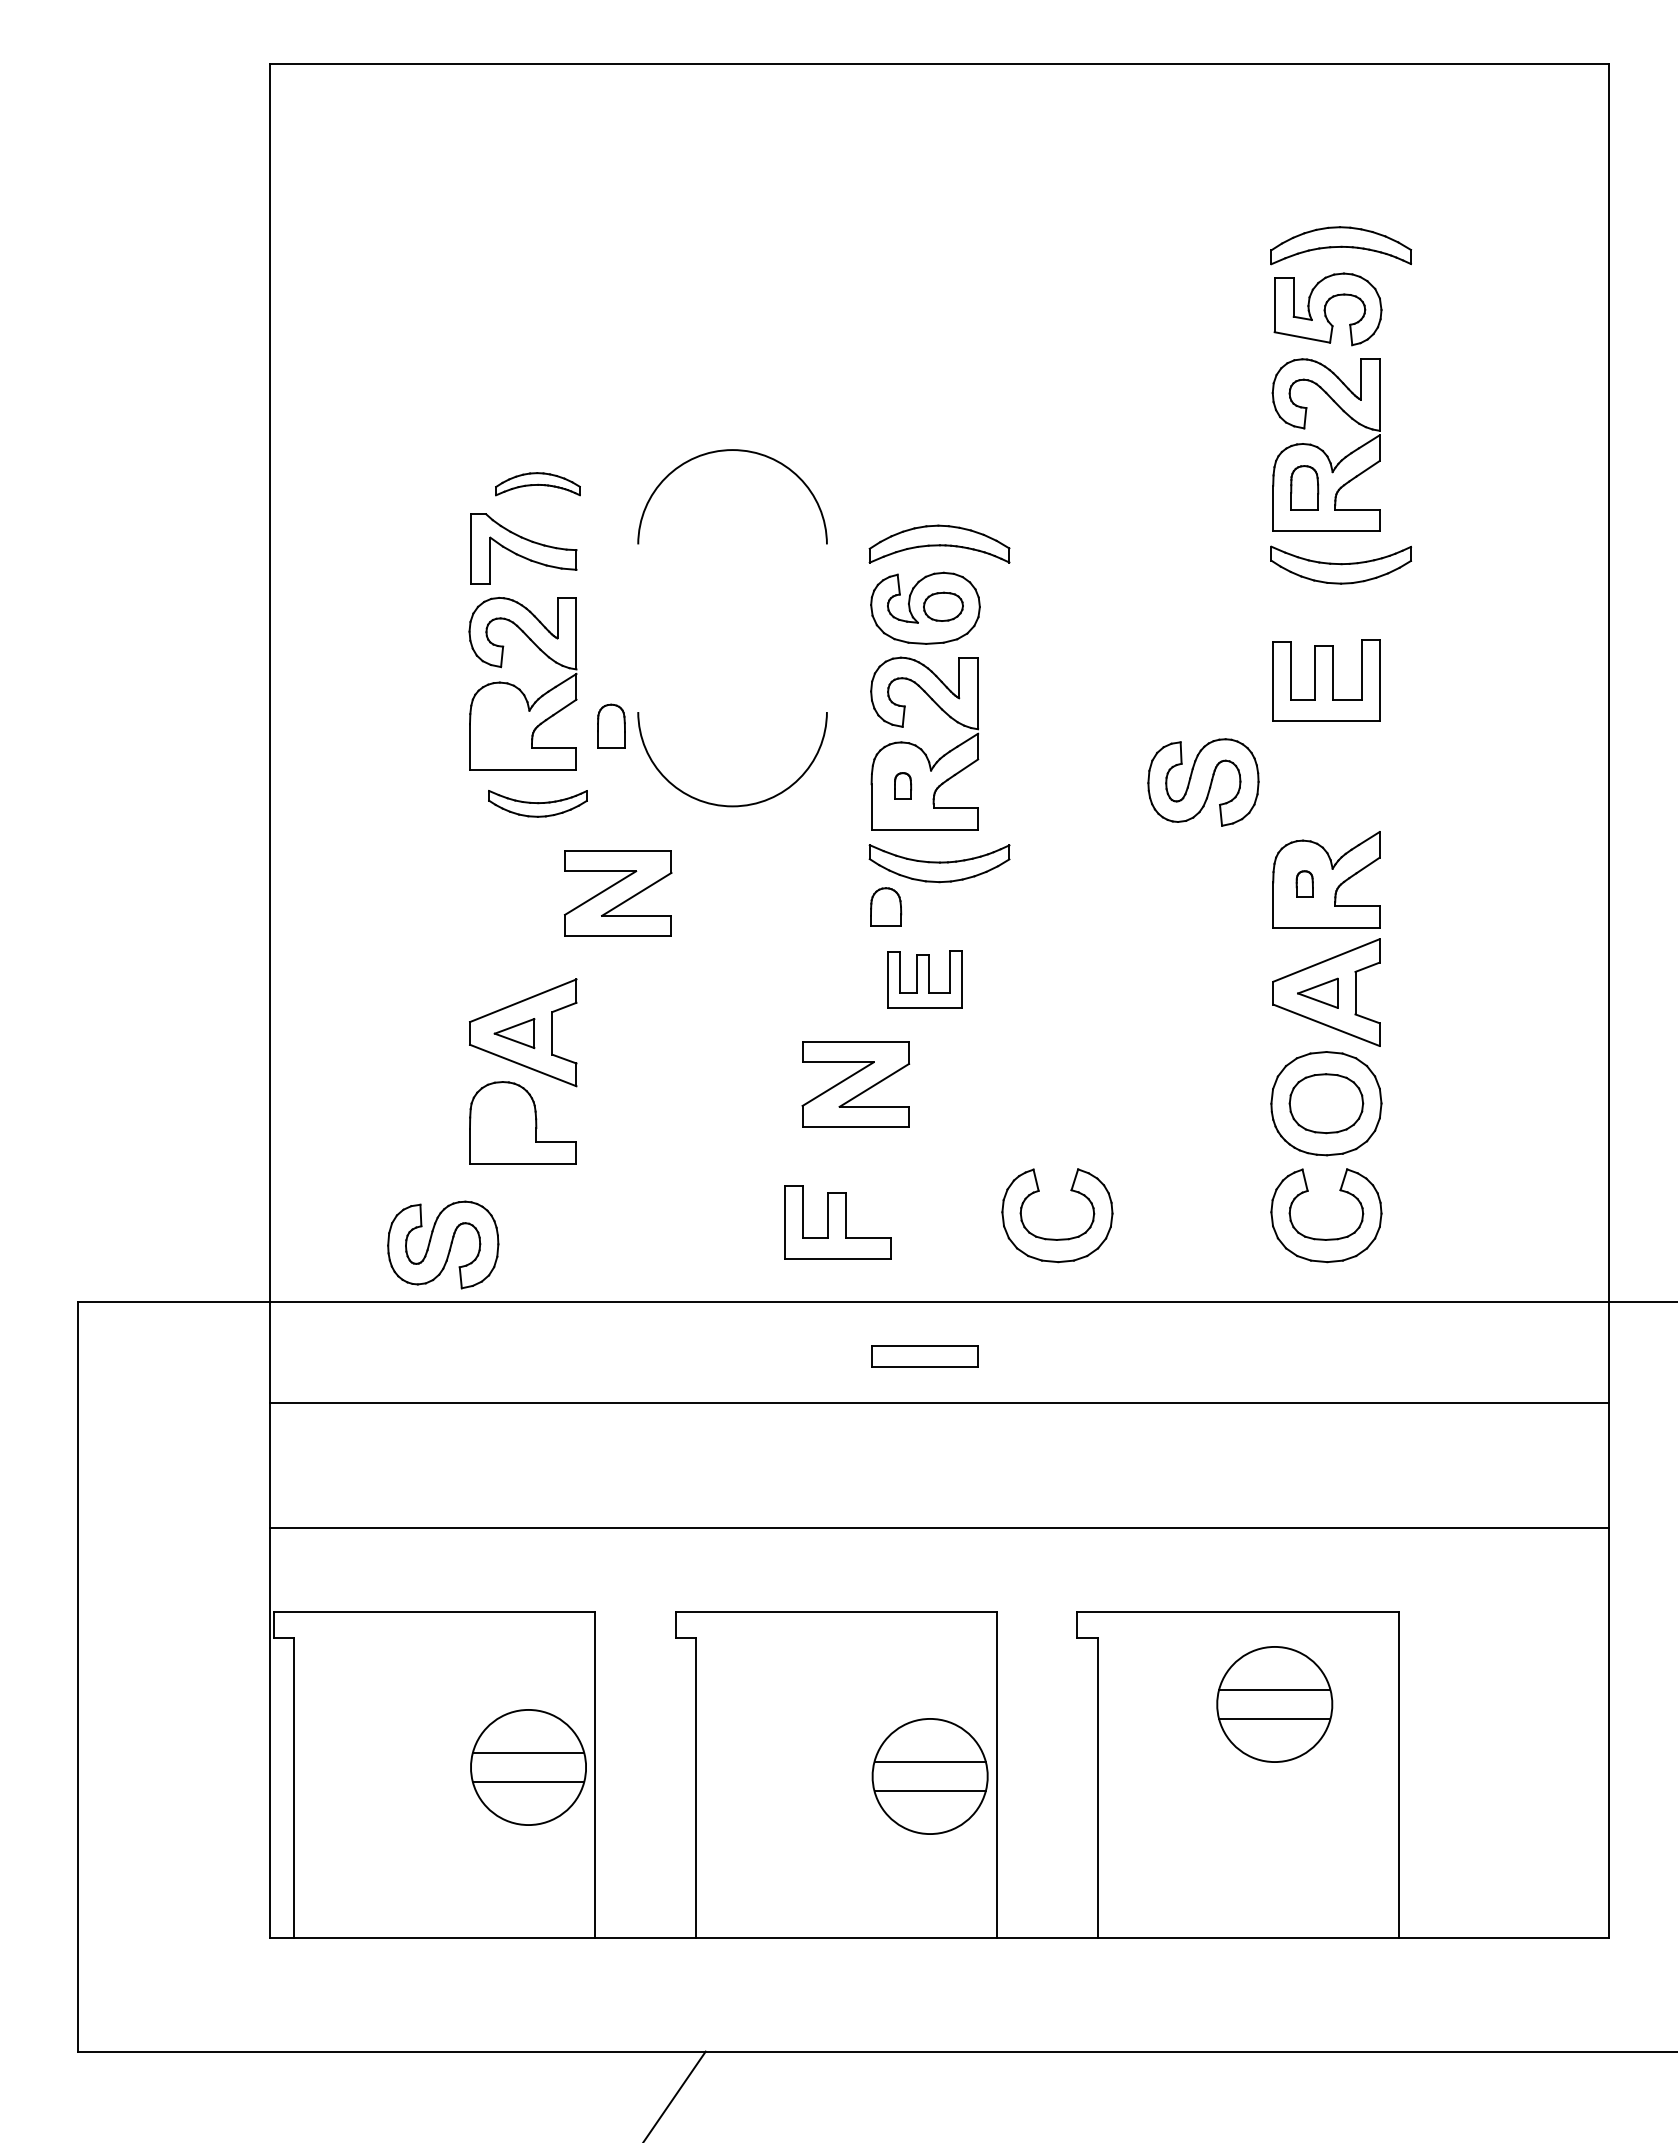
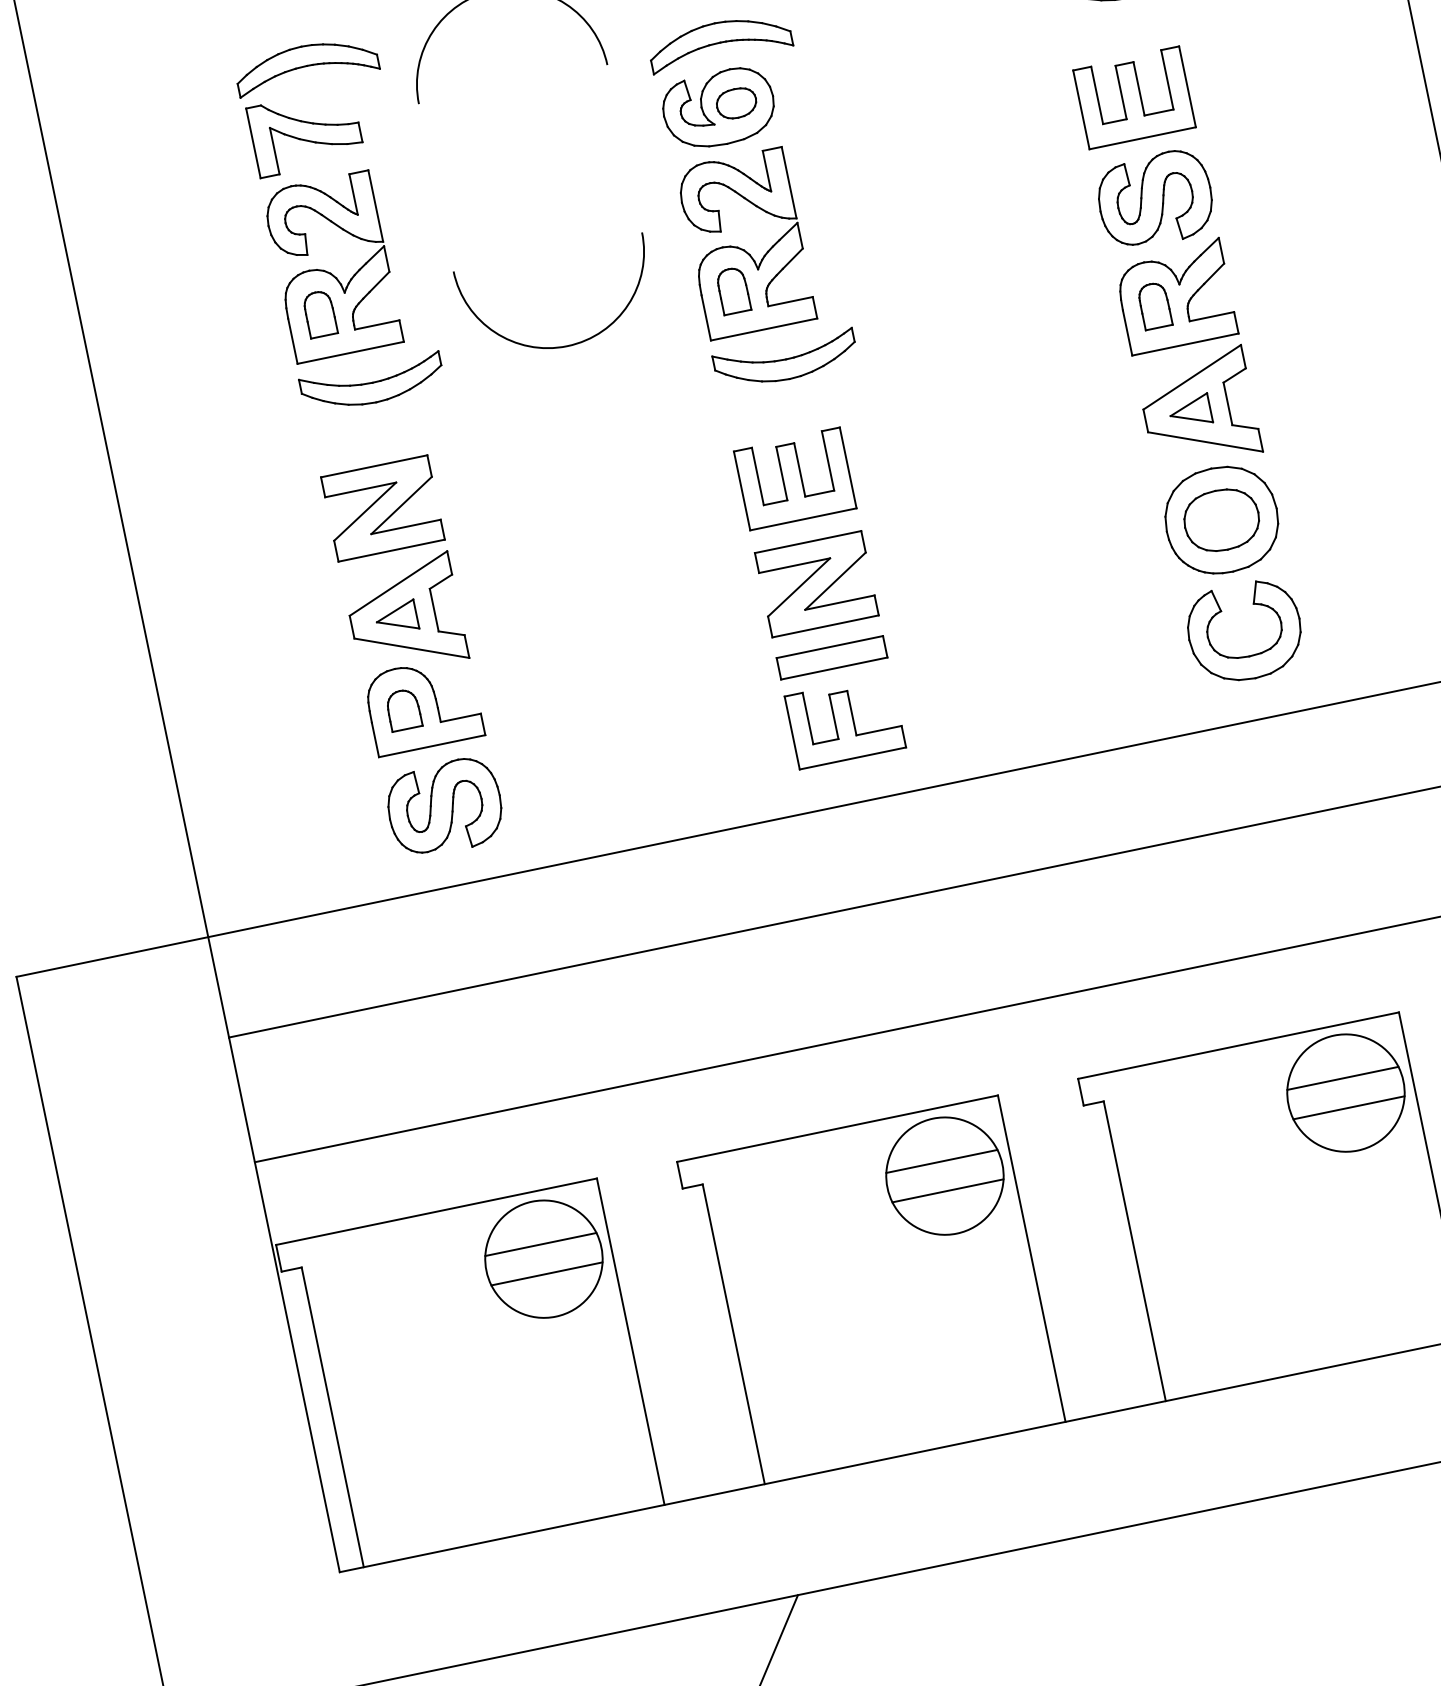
part: (537, 483) -> (305, 64), size x1.67
part: (611, 725) -> (319, 313), moved
part: (1203, 782) -> (1155, 199), moved
part: (902, 785) -> (732, 290), size x1.67
part: (537, 803) -> (371, 383), size x1.43
part: (1304, 883) -> (1154, 304), size x1.67
part: (618, 893) -> (383, 508), moved
part: (886, 906) -> (403, 709), moved
part: (924, 979) -> (794, 479), size x1.43
part: (855, 1084) -> (816, 584), moved
part: (837, 1222) -> (845, 722), moved
part: (1059, 1238) -> (983, 710), removed
part: (443, 1244) -> (445, 806), moved
part: (924, 1356) -> (831, 658), moved
part: (1274, 1704) -> (1345, 1093), moved
part: (528, 1767) -> (543, 1259), moved
part: (929, 1776) -> (944, 1176), moved

